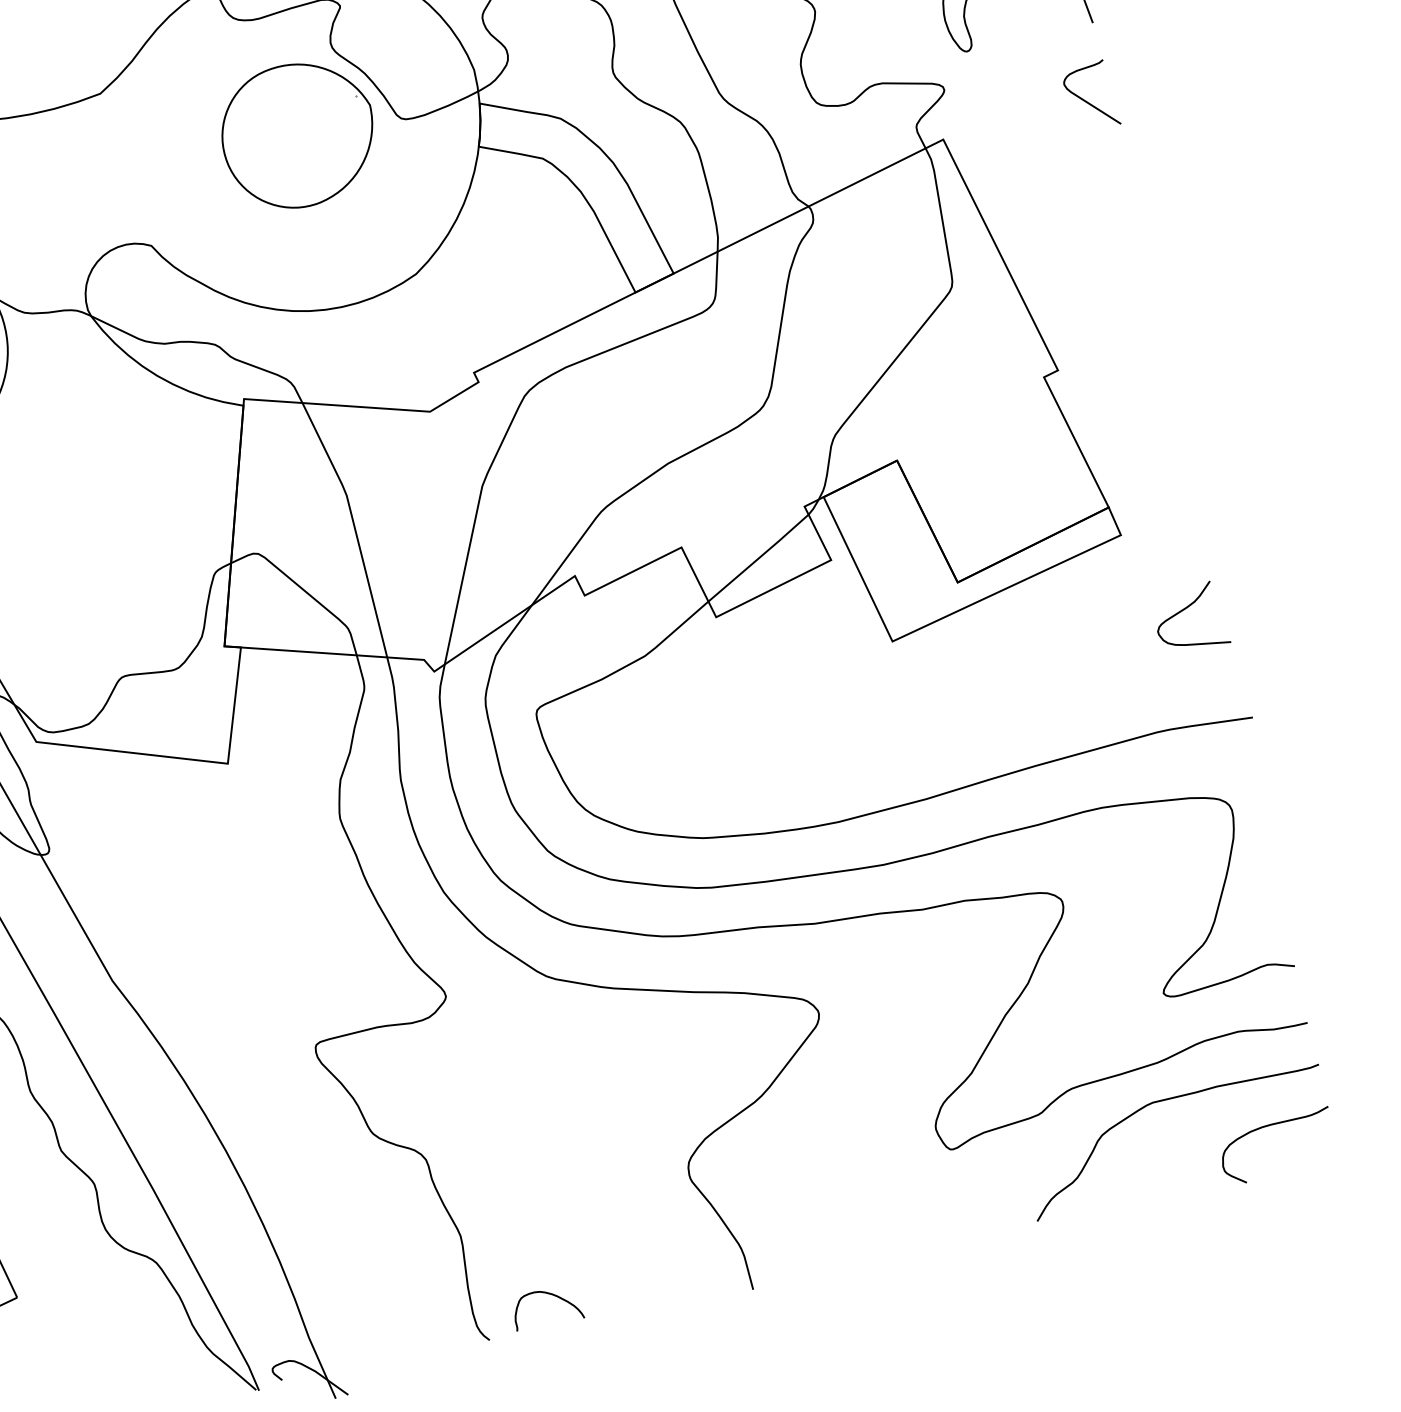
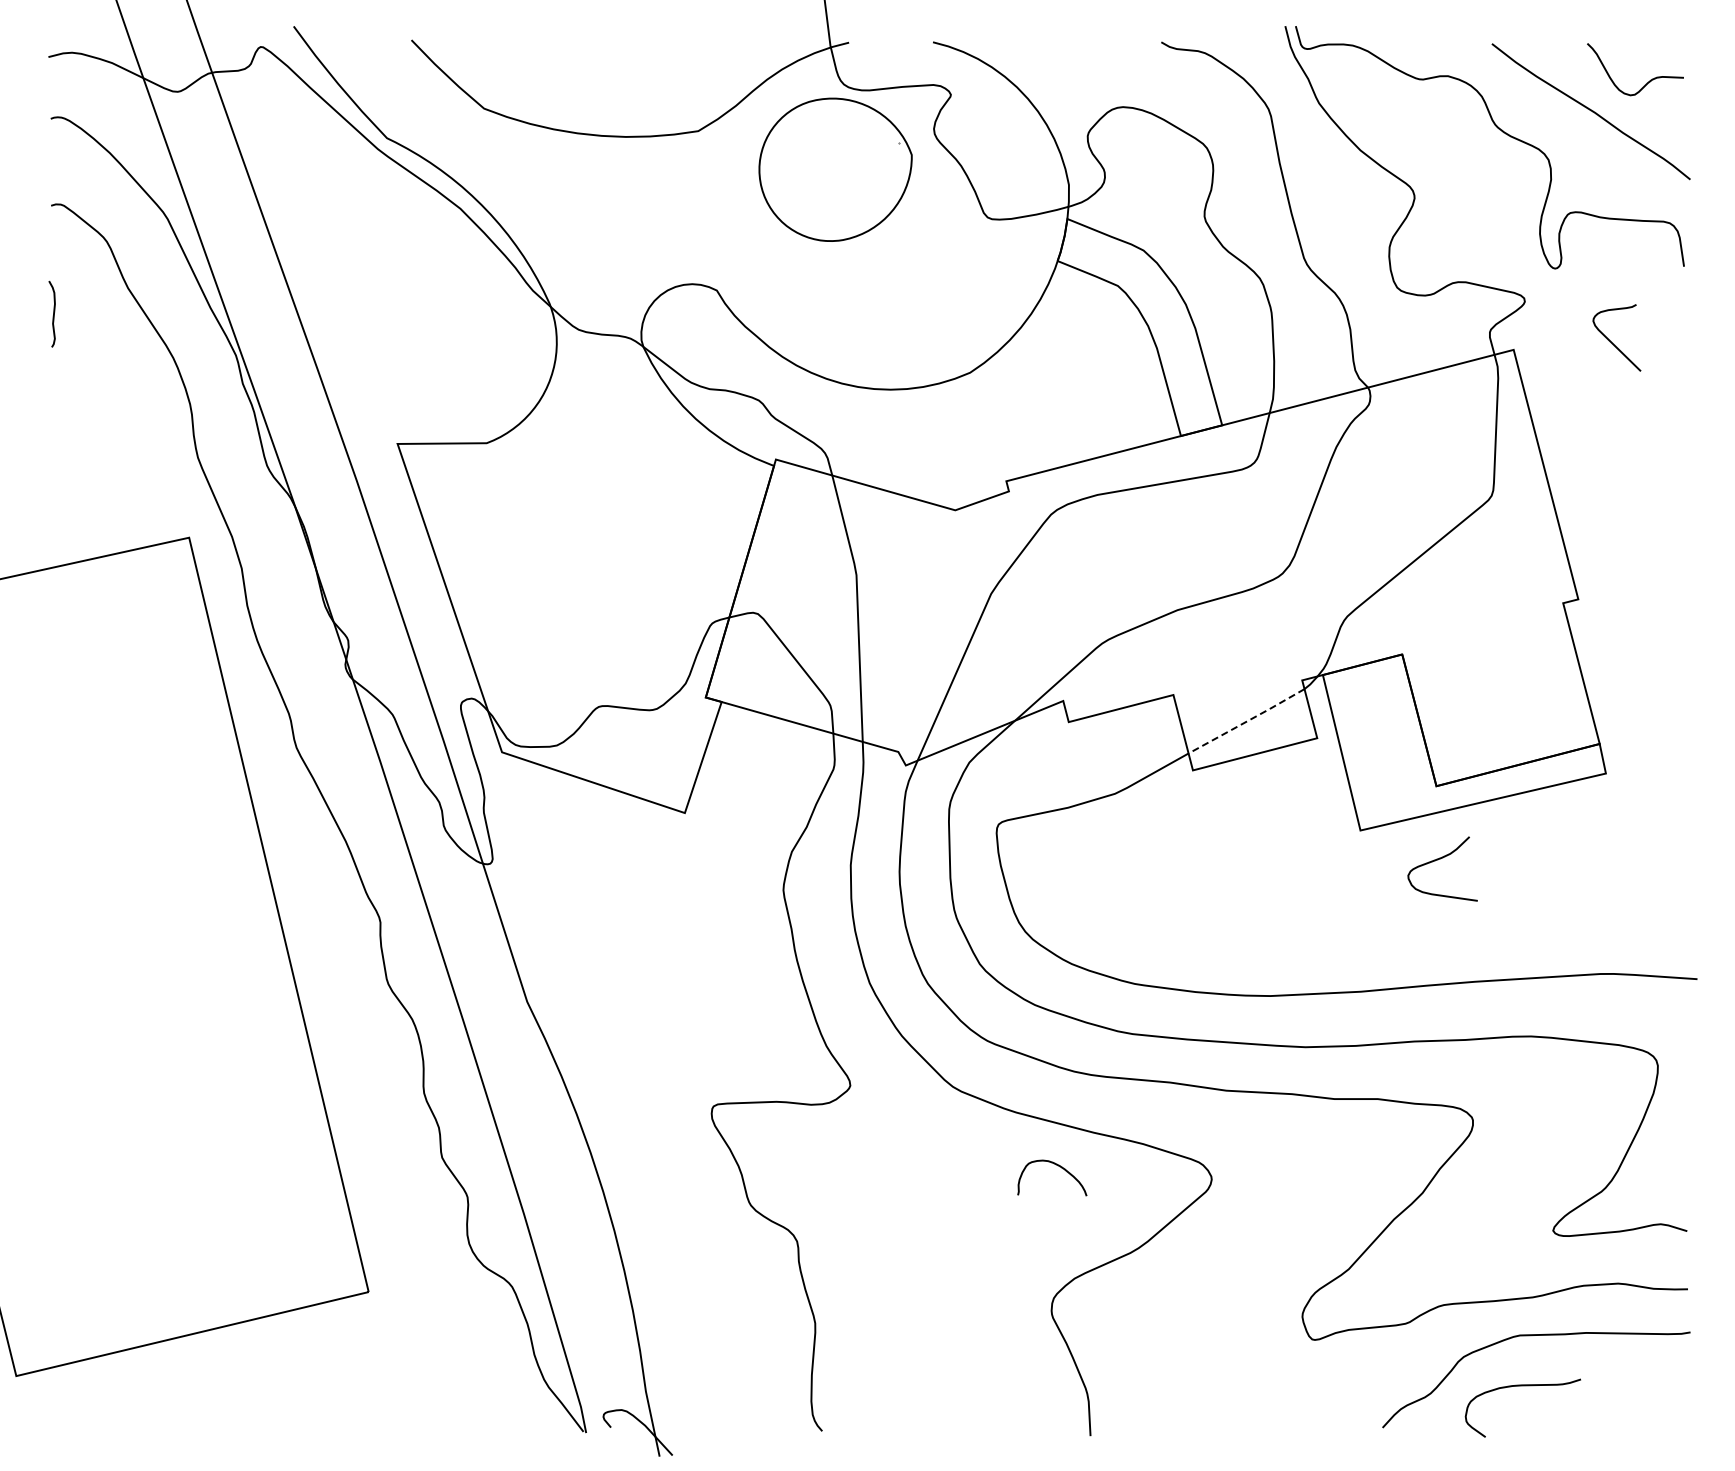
curve: (1086, 100) -> (1611, 341), moved
part: (298, 135) -> (835, 169), moved
line: (759, 558) -> (1247, 721), solid -> dashed
curve: (1184, 610) -> (1438, 860), moved
curve: (1272, 1125) -> (1522, 1386), moved
curve: (550, 1294) -> (1058, 1166), moved

